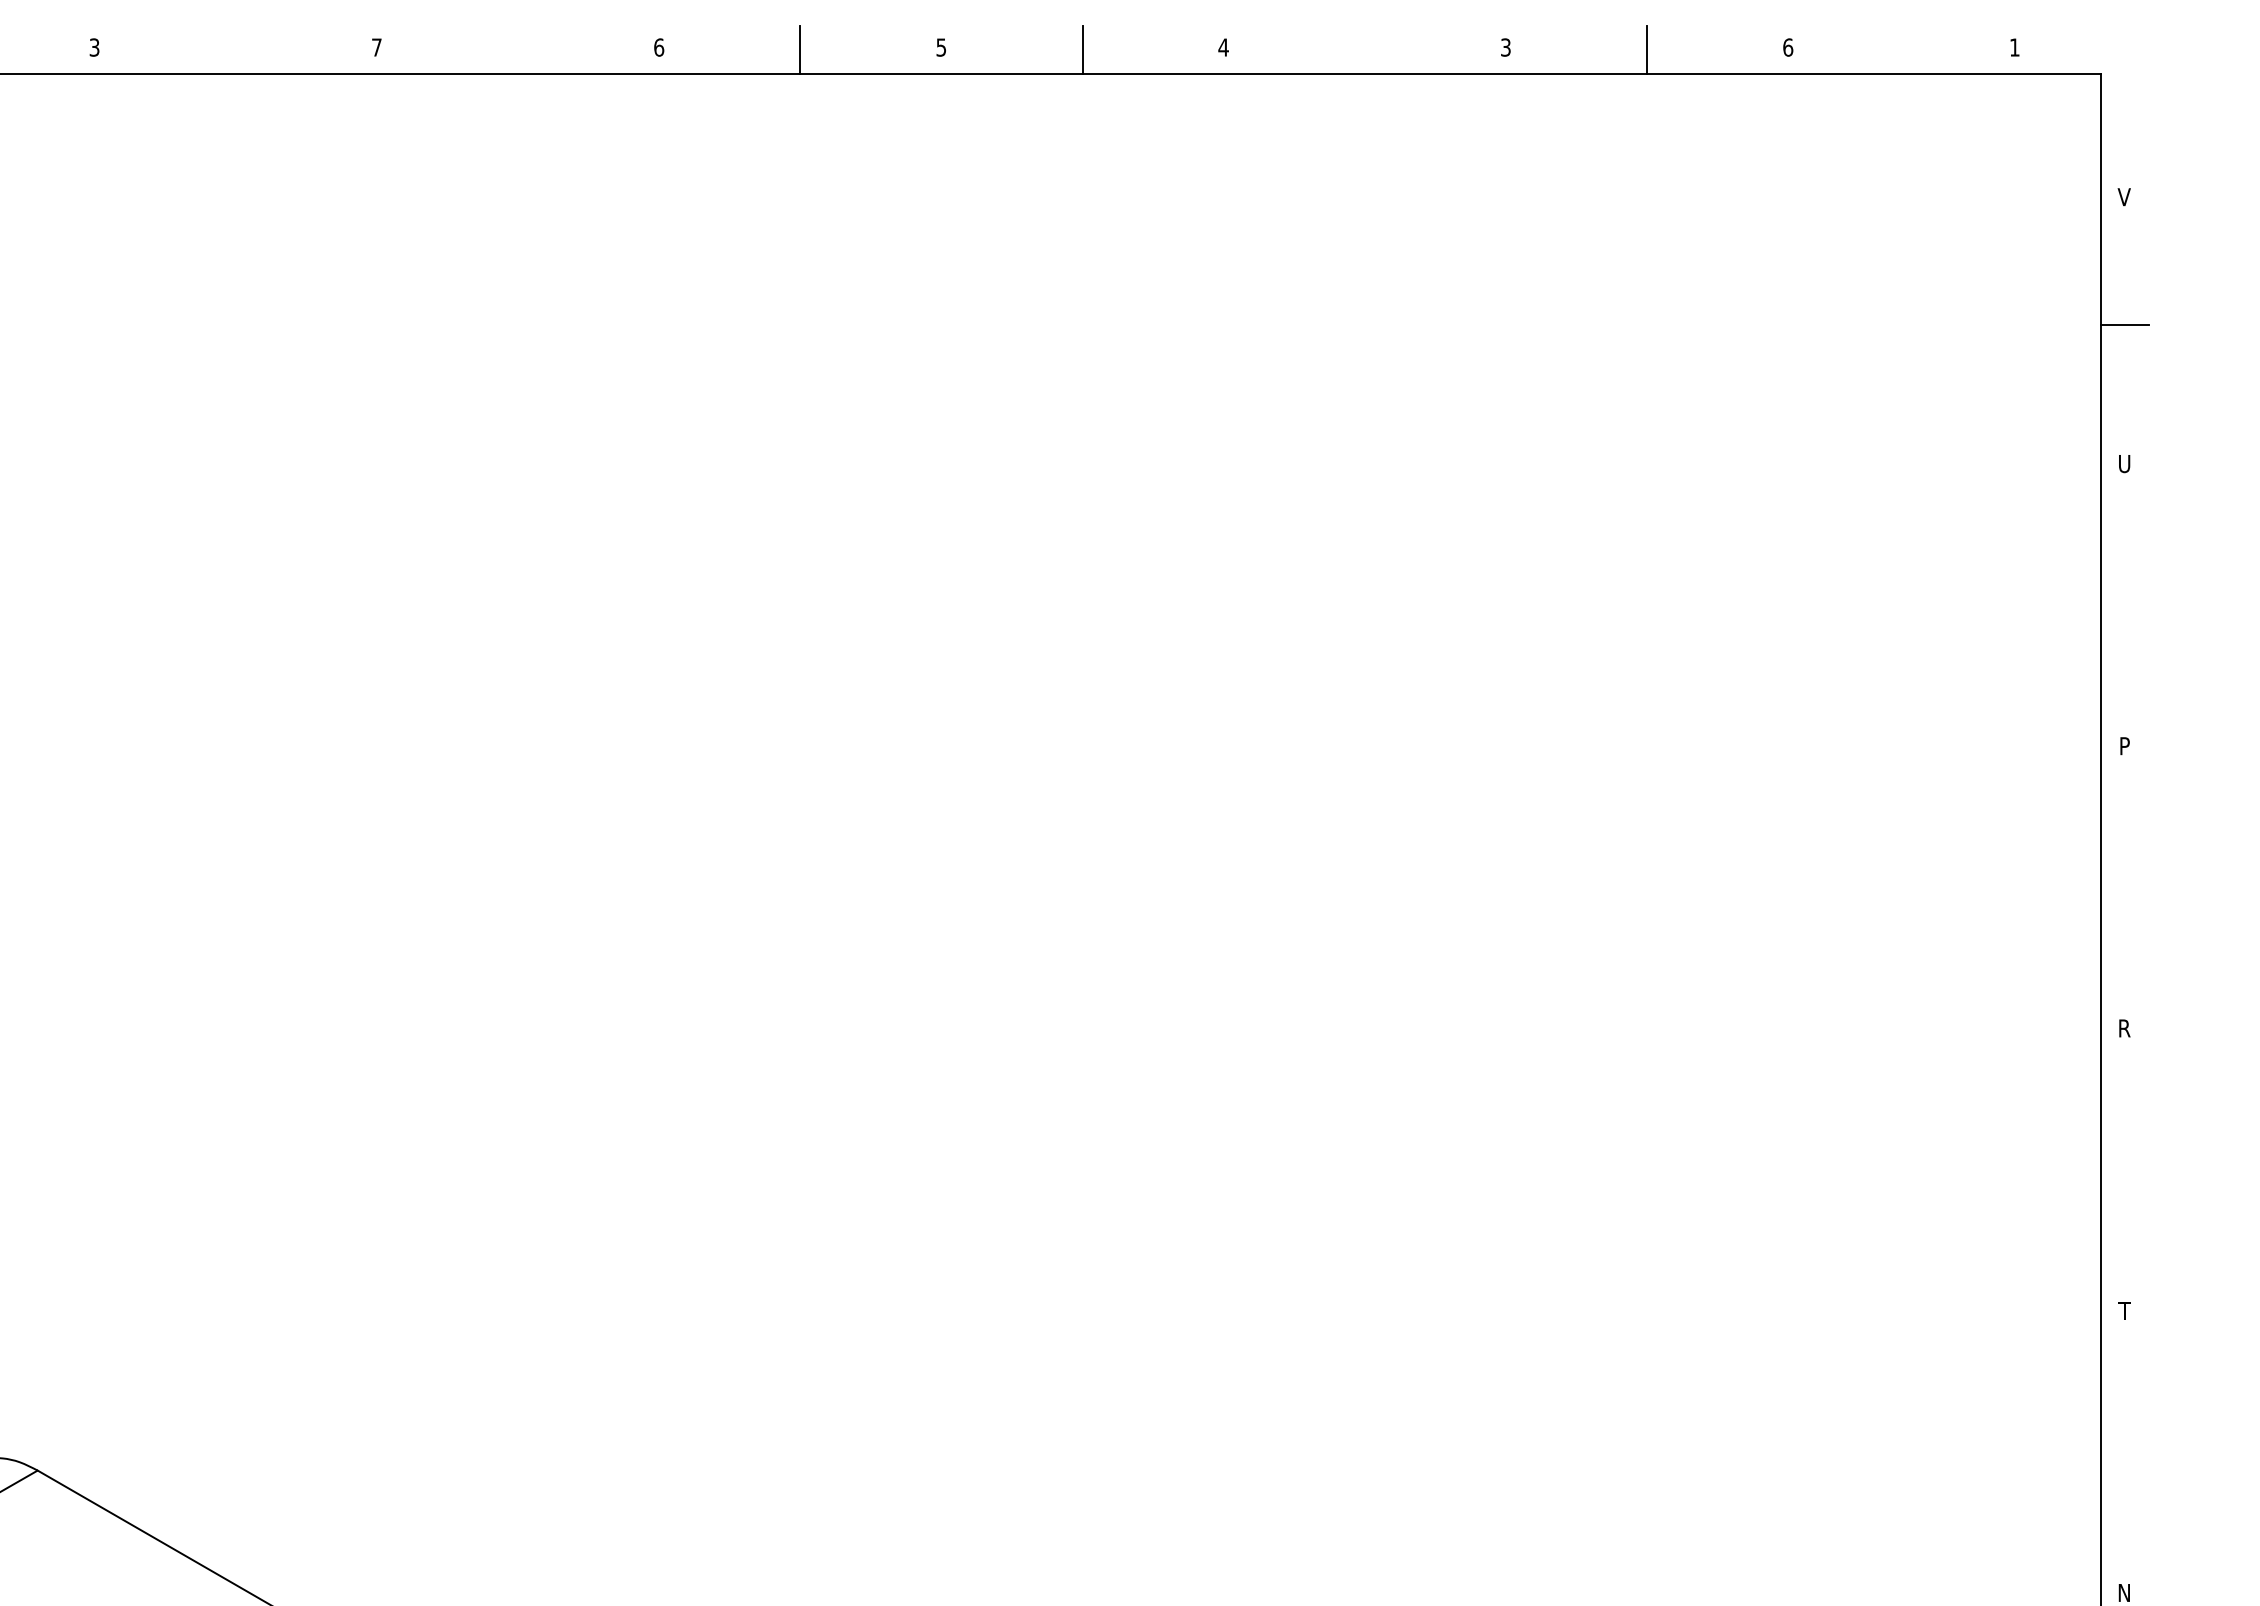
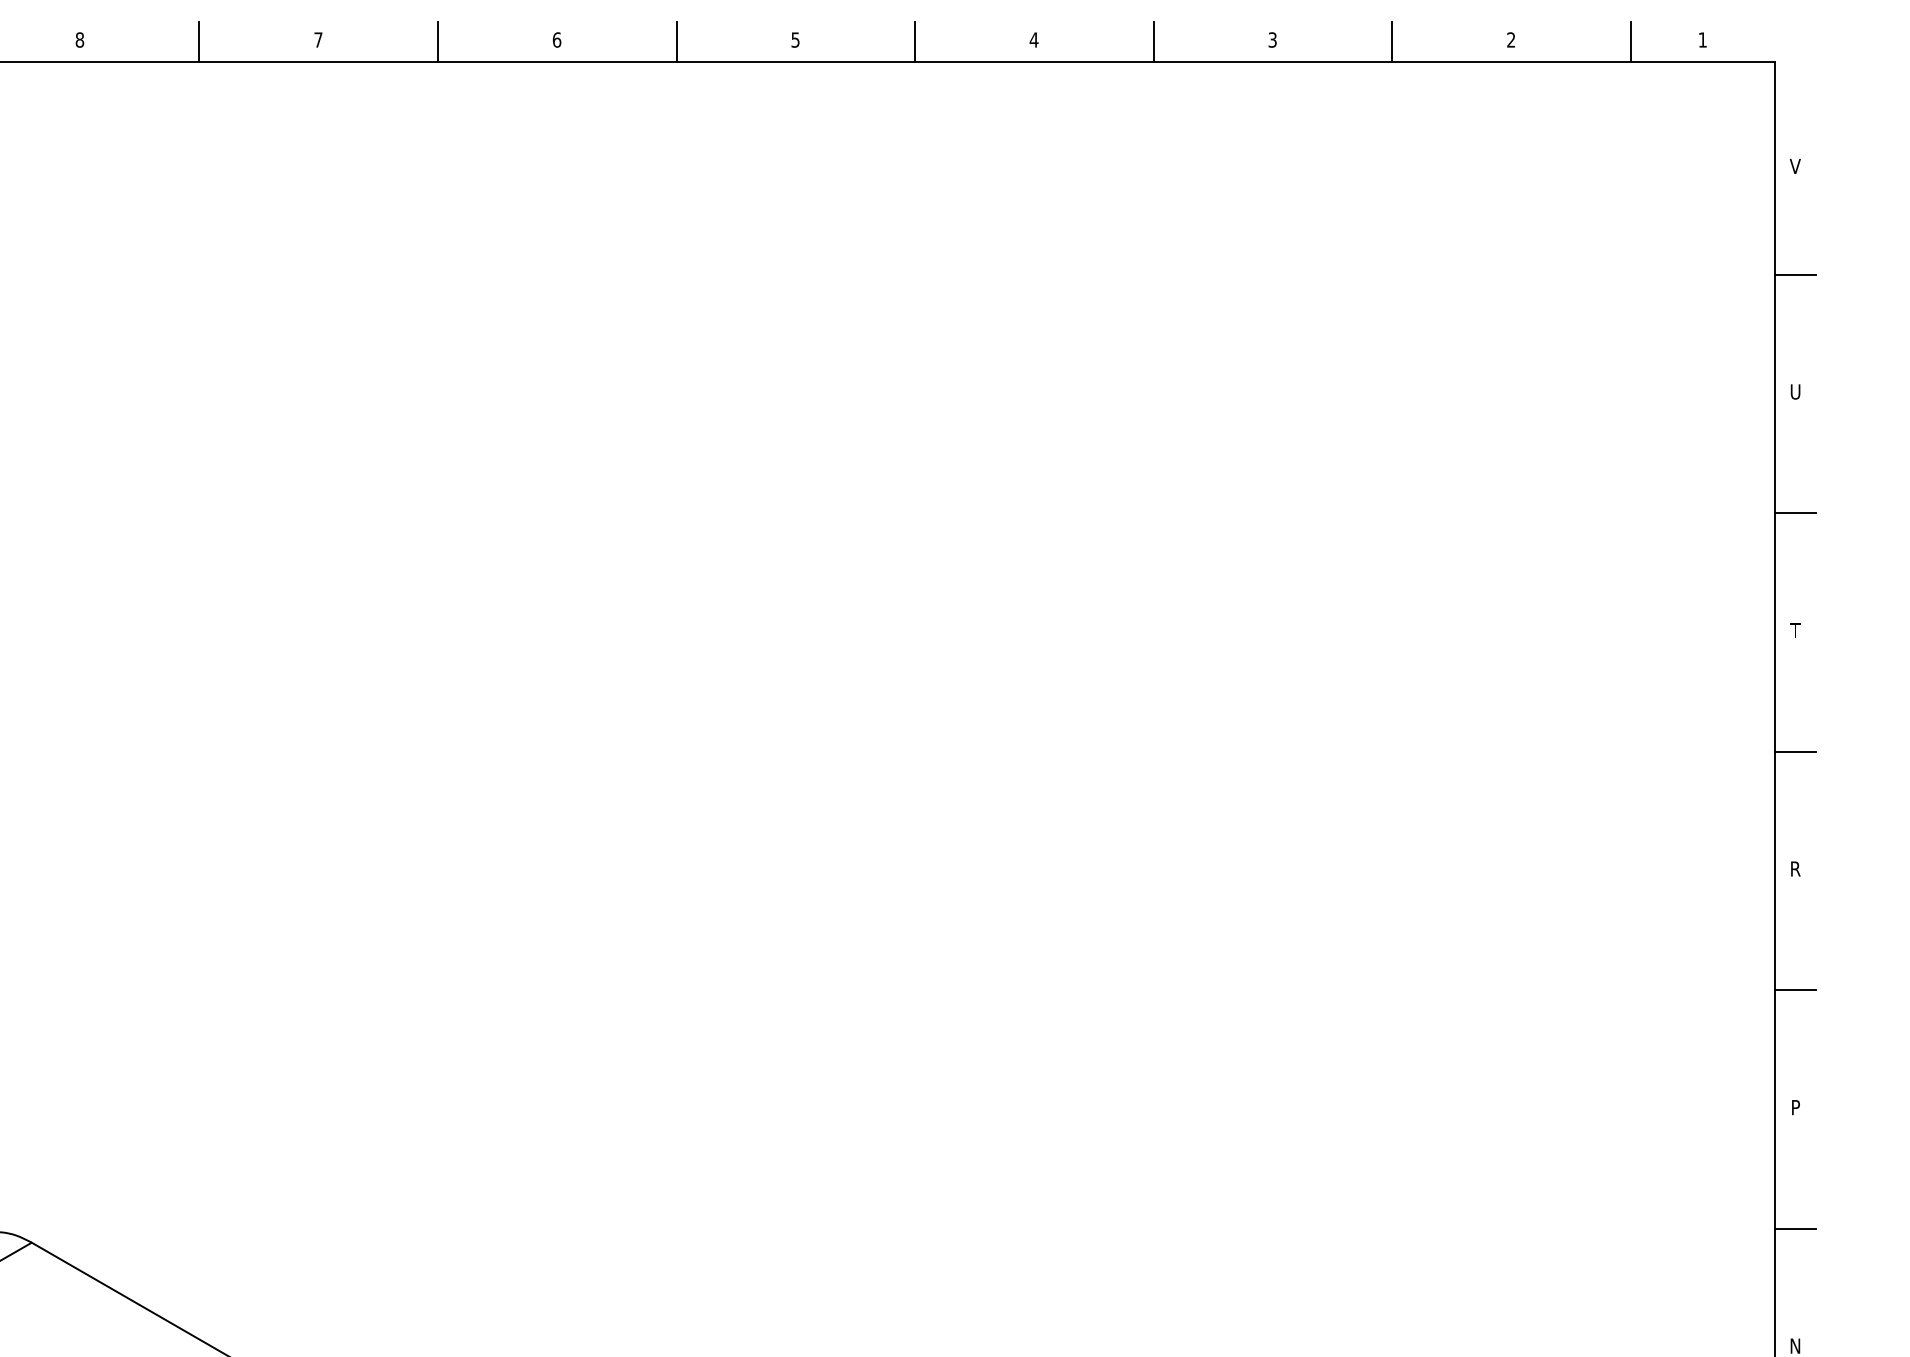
text: (94, 46) -> (79, 39), 3 -> 8
text: (1788, 46) -> (1511, 39), 6 -> 2
line: (236, 49) -> (199, 41), added
line: (517, 49) -> (437, 41), added
line: (1364, 49) -> (1153, 41), added
line: (1929, 49) -> (1630, 41), added
line: (2124, 607) -> (1795, 513), added
text: (2124, 745) -> (1795, 629), P -> T
line: (2124, 889) -> (1795, 751), added
line: (2124, 1172) -> (1795, 990), added
text: (2124, 1310) -> (1795, 1107), T -> P
line: (2124, 1453) -> (1795, 1228), added

